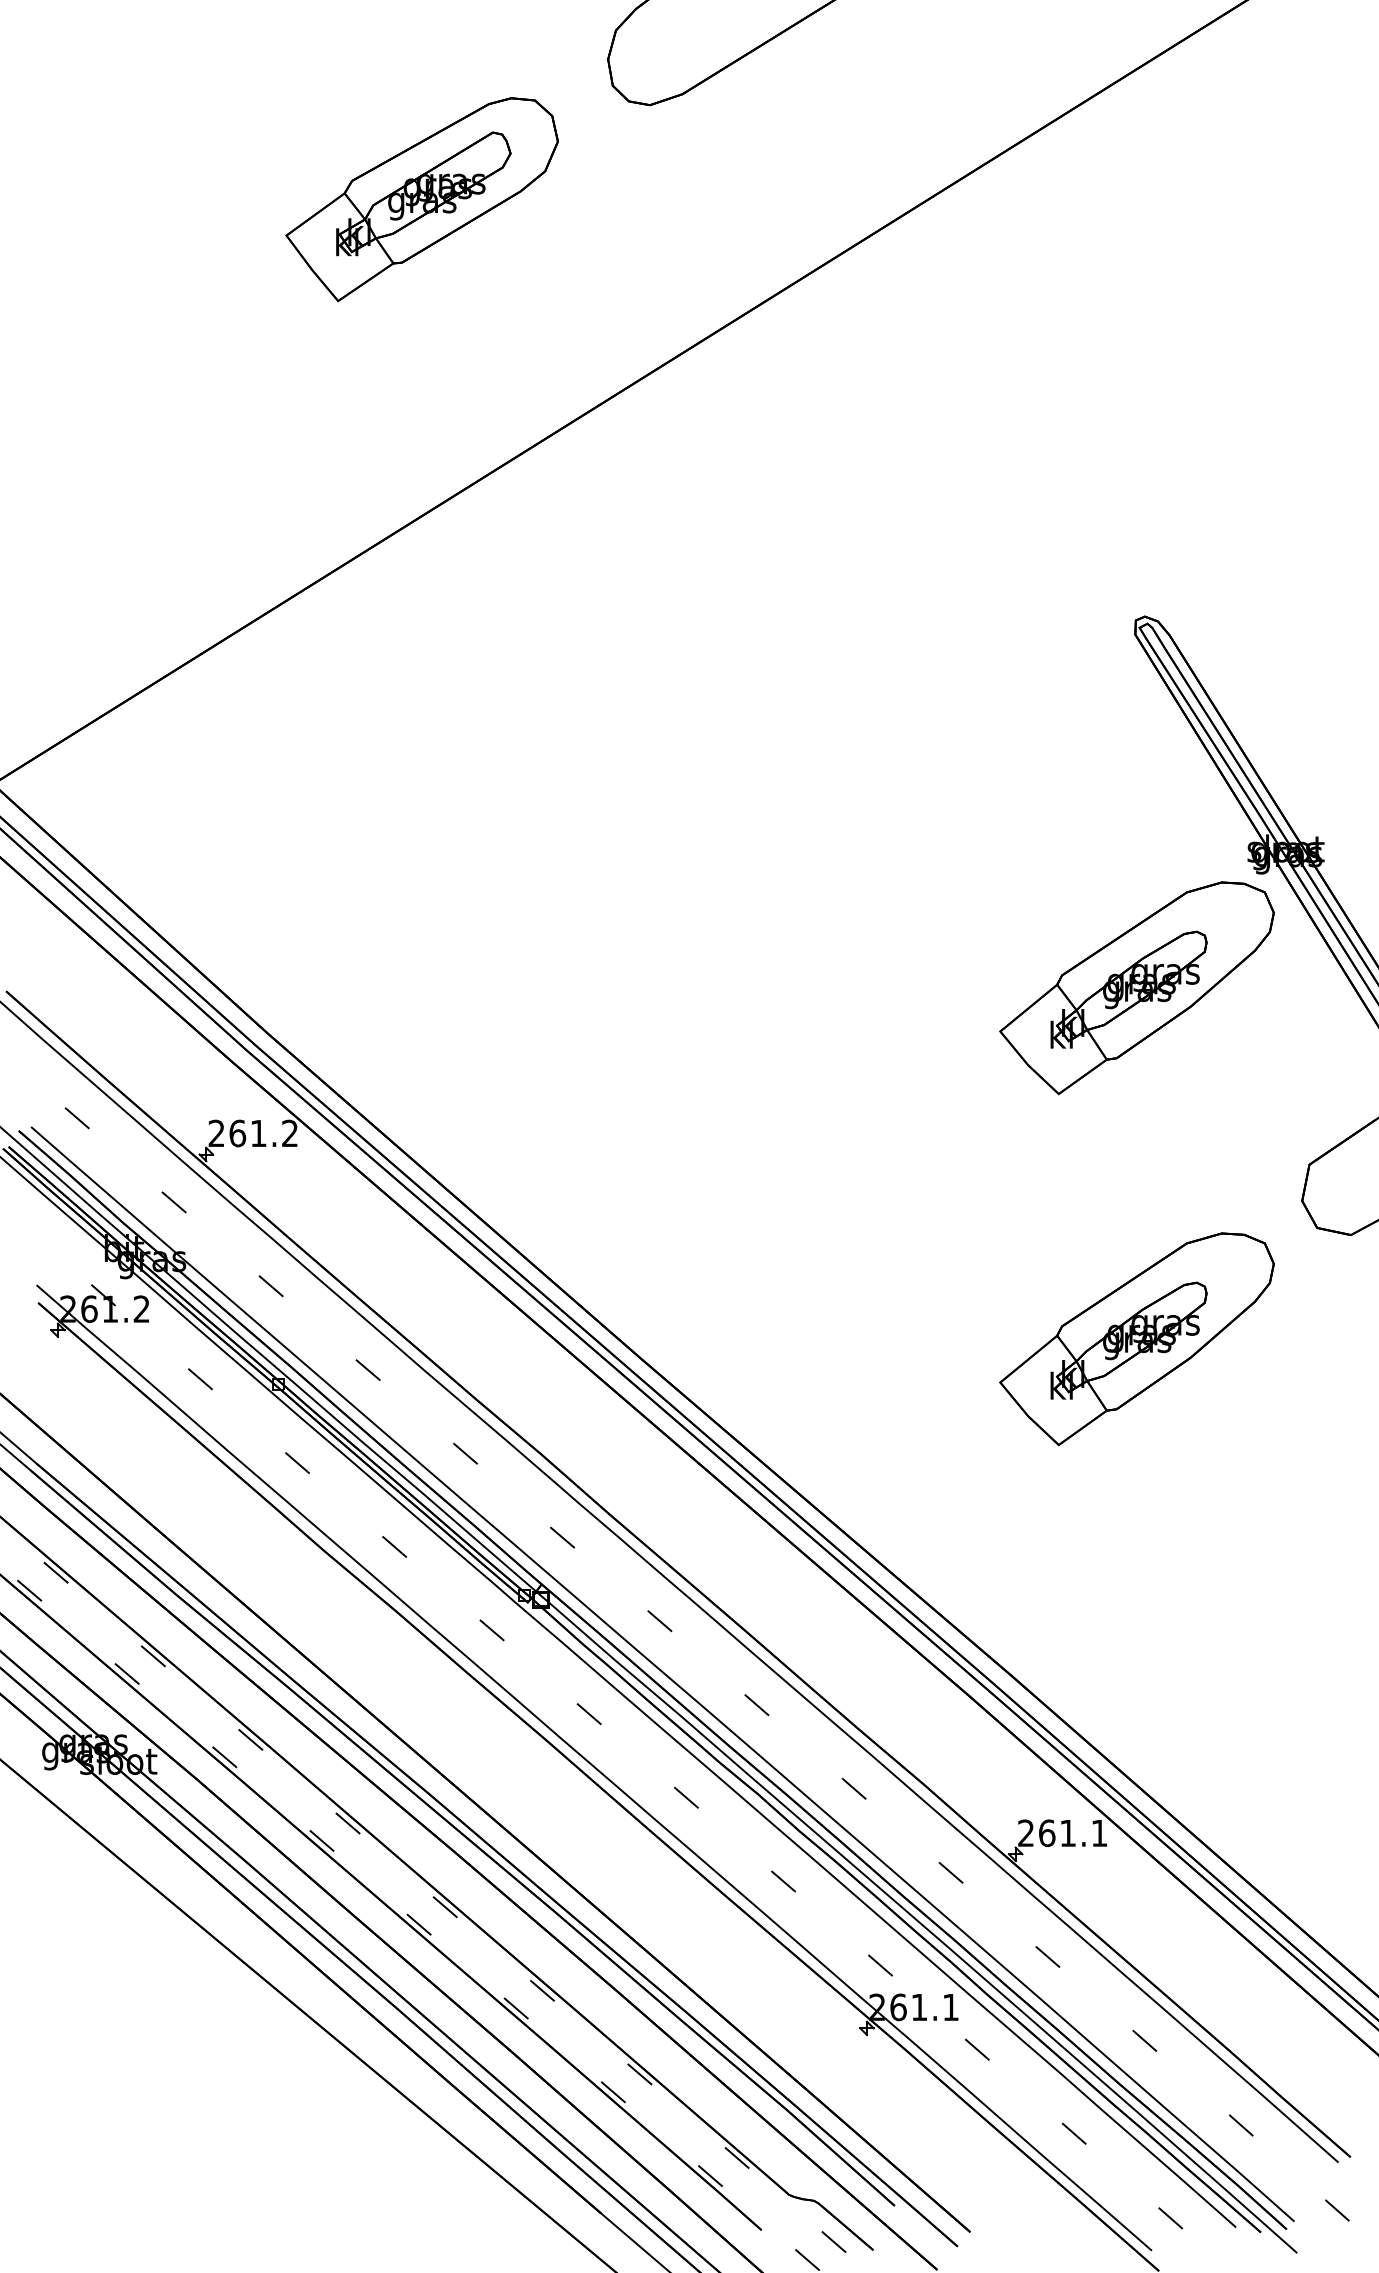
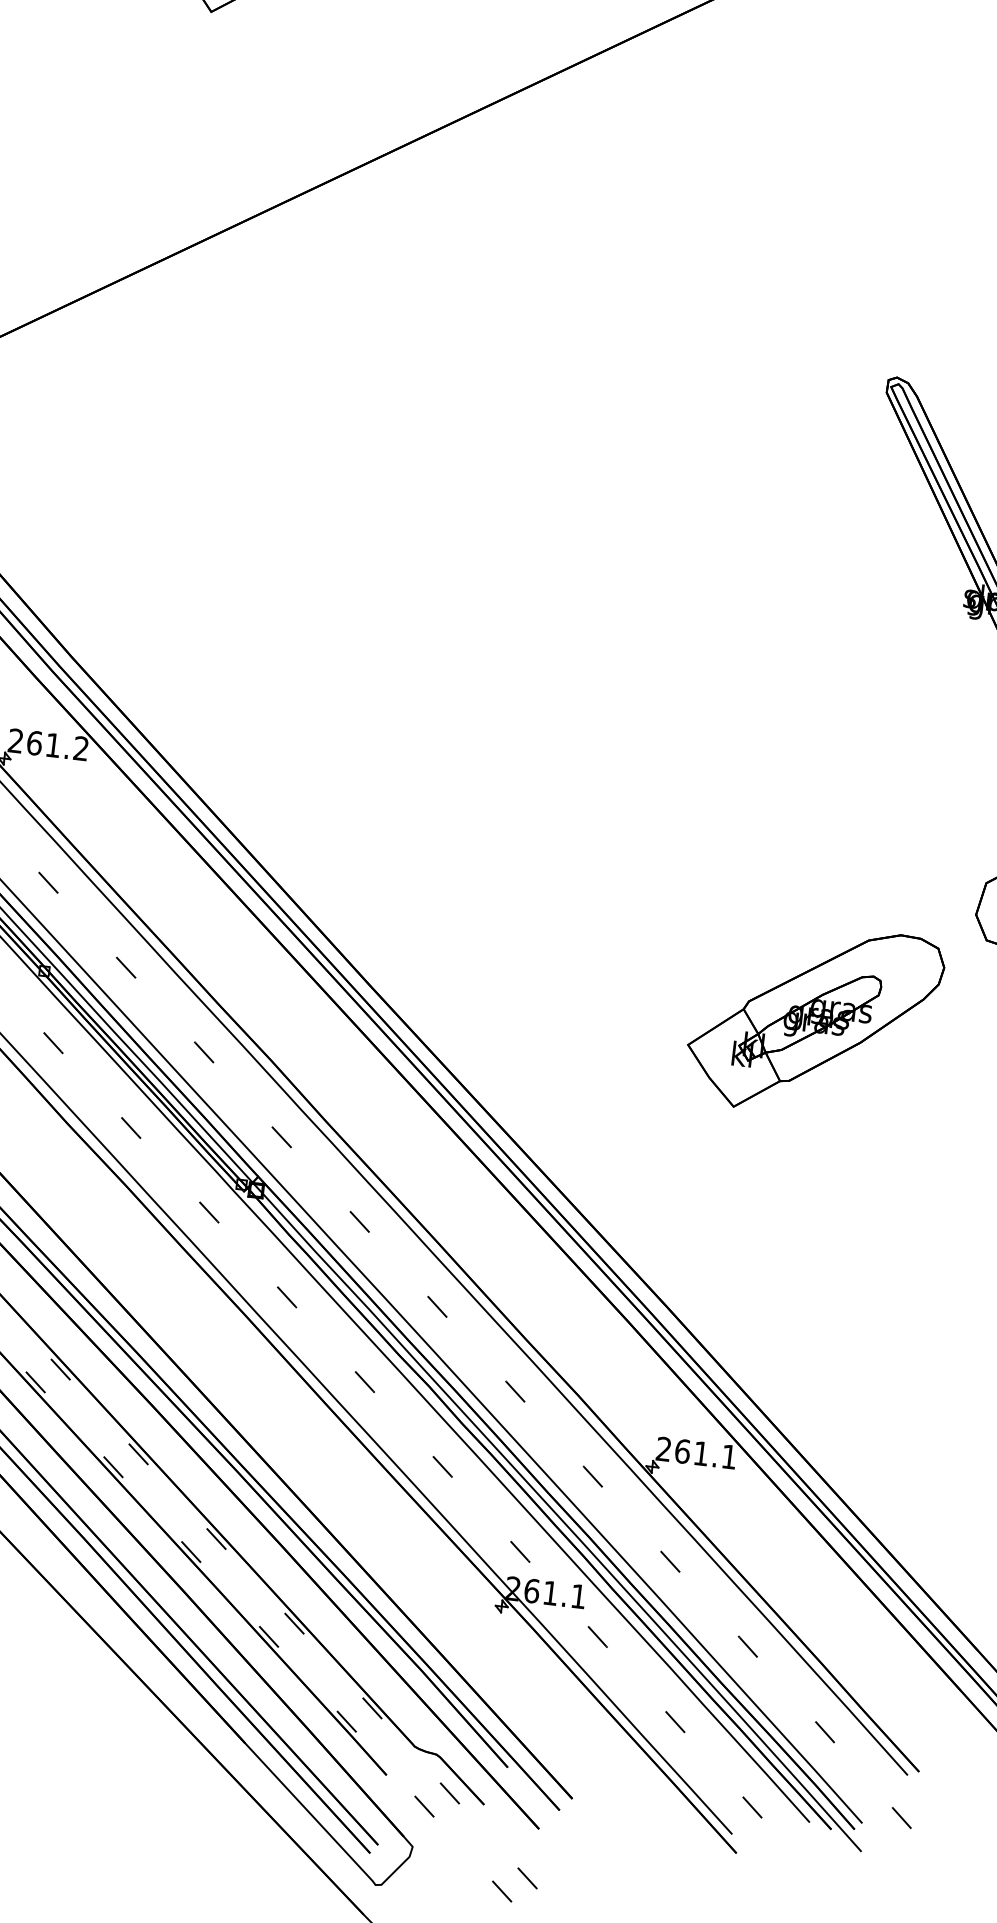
part: (1136, 988) -> (850, 708), removed

